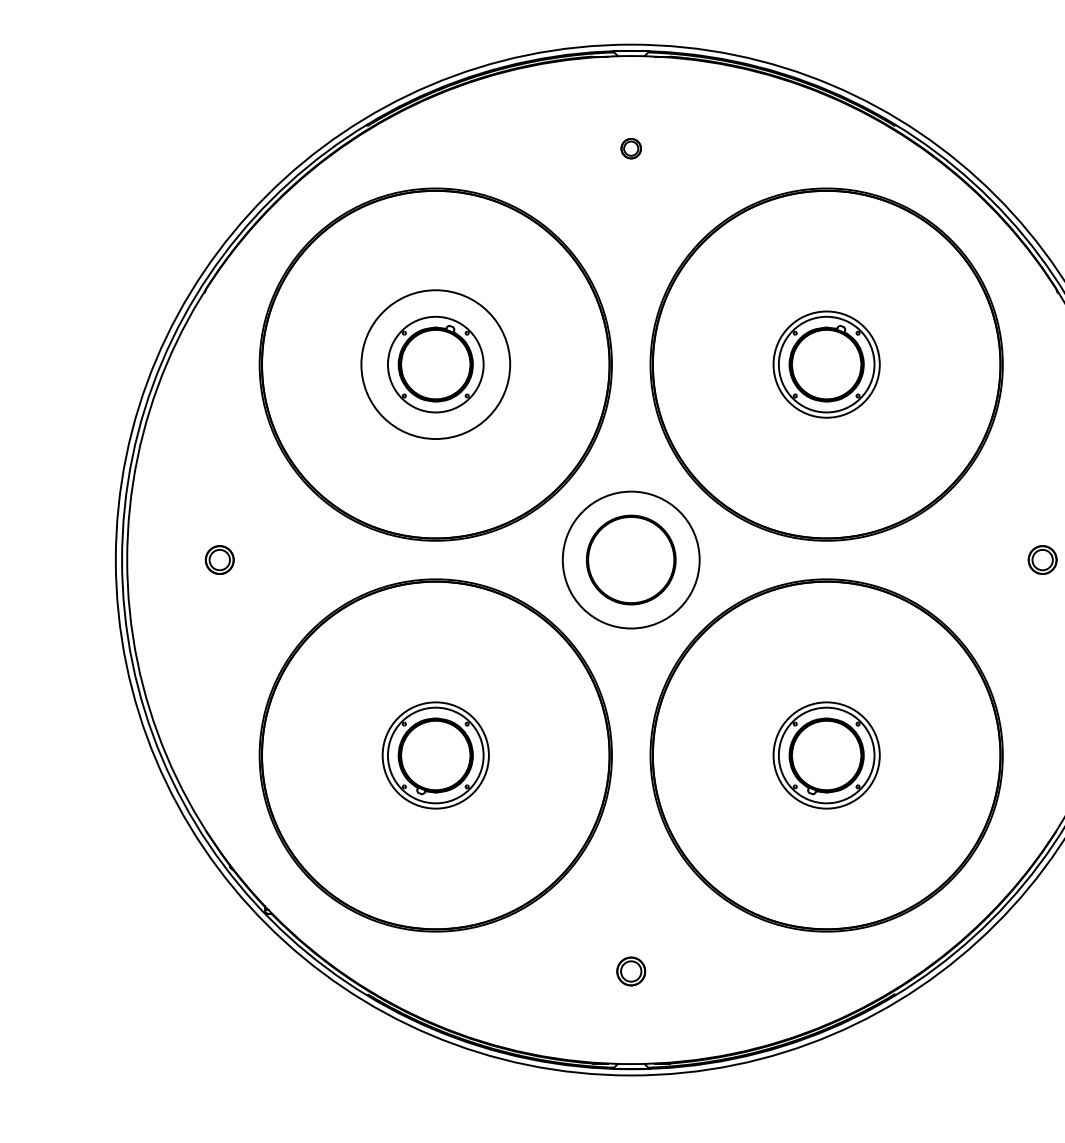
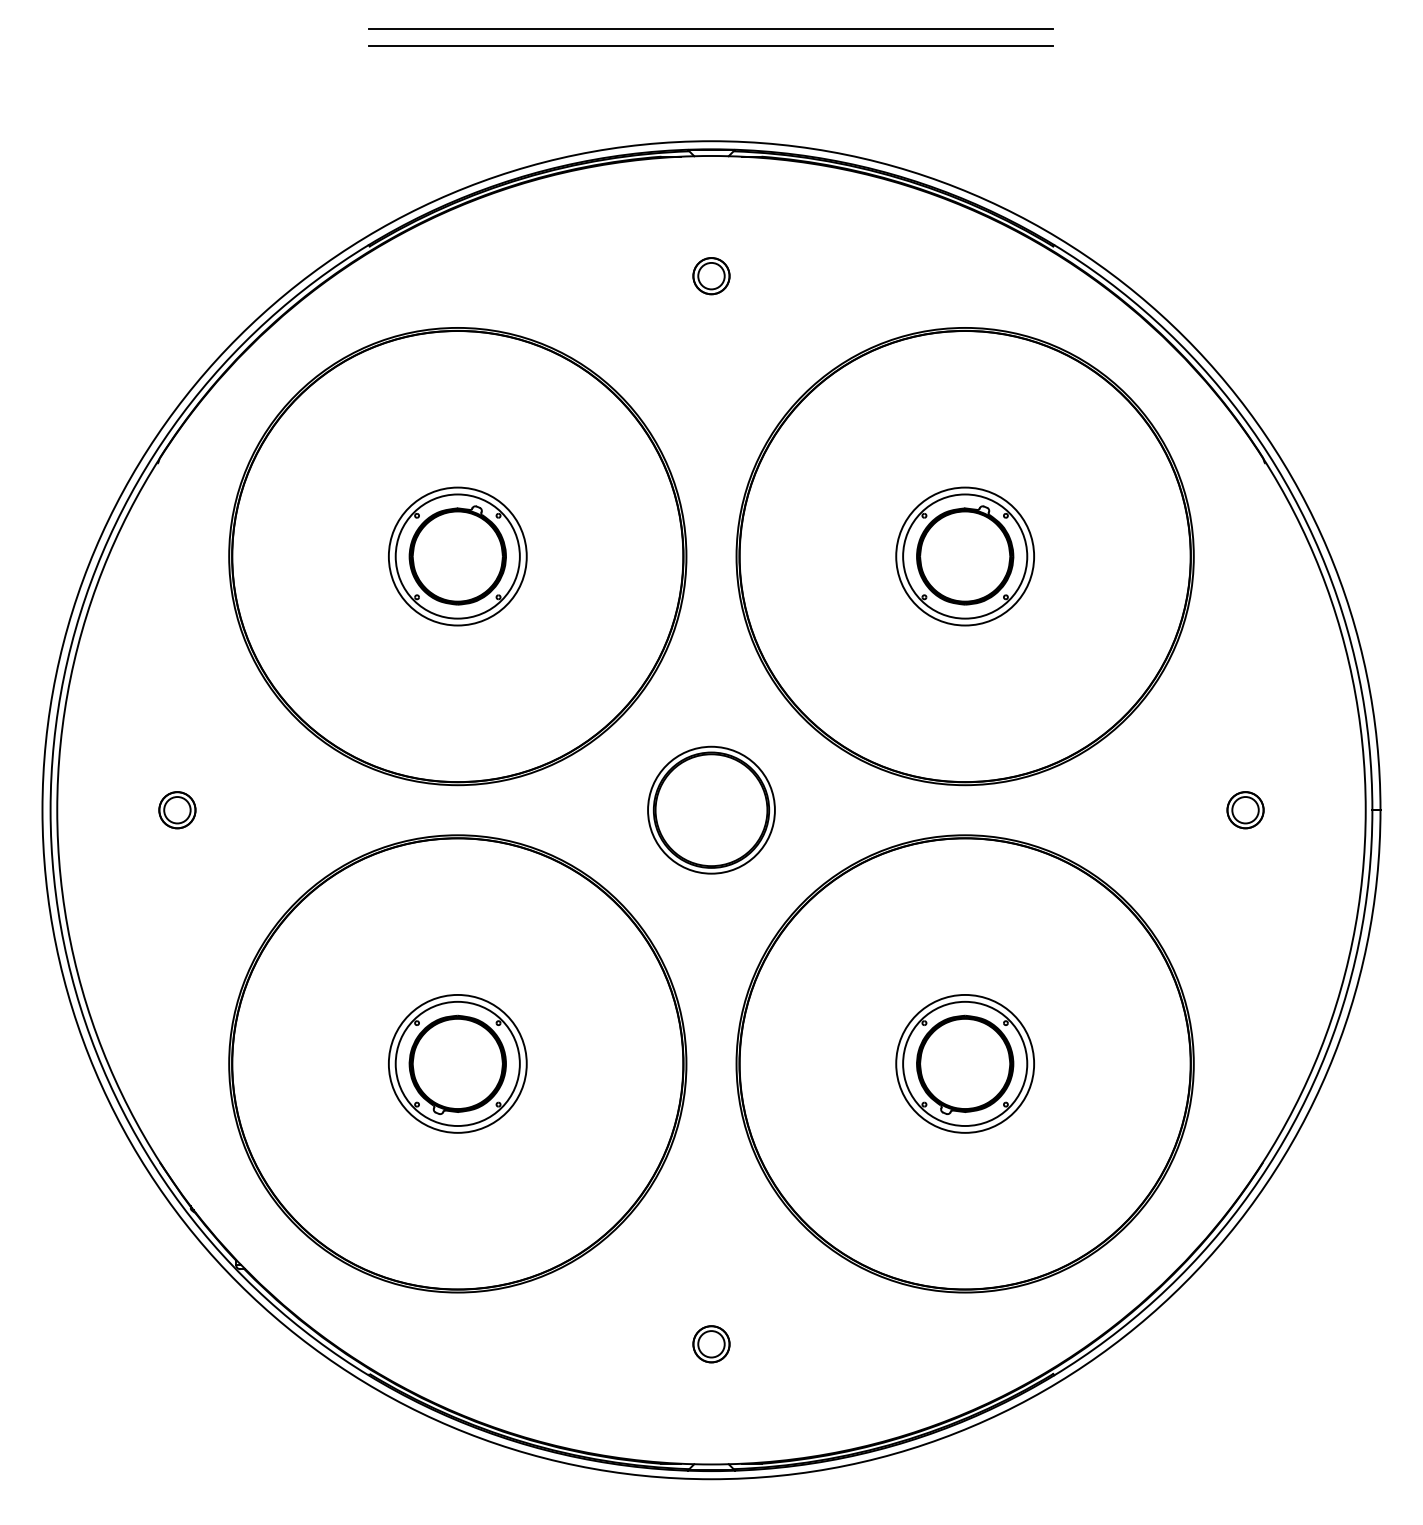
part: (631, 148) -> (711, 276), size x1.43
circle: (435, 364) -> (457, 556), size x0.71
circle: (631, 559) -> (711, 809), size x0.71

